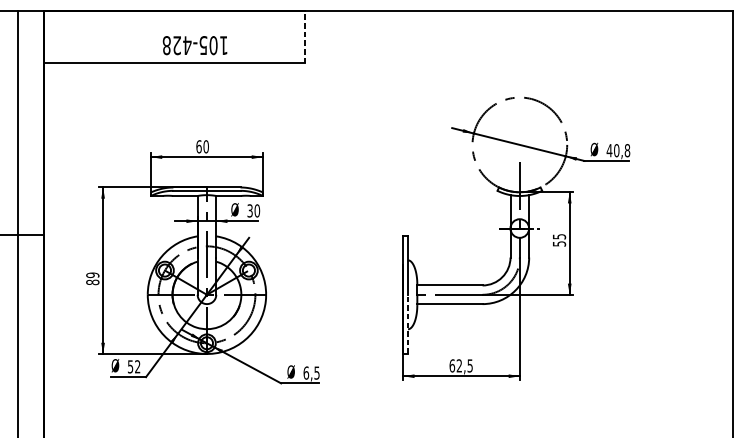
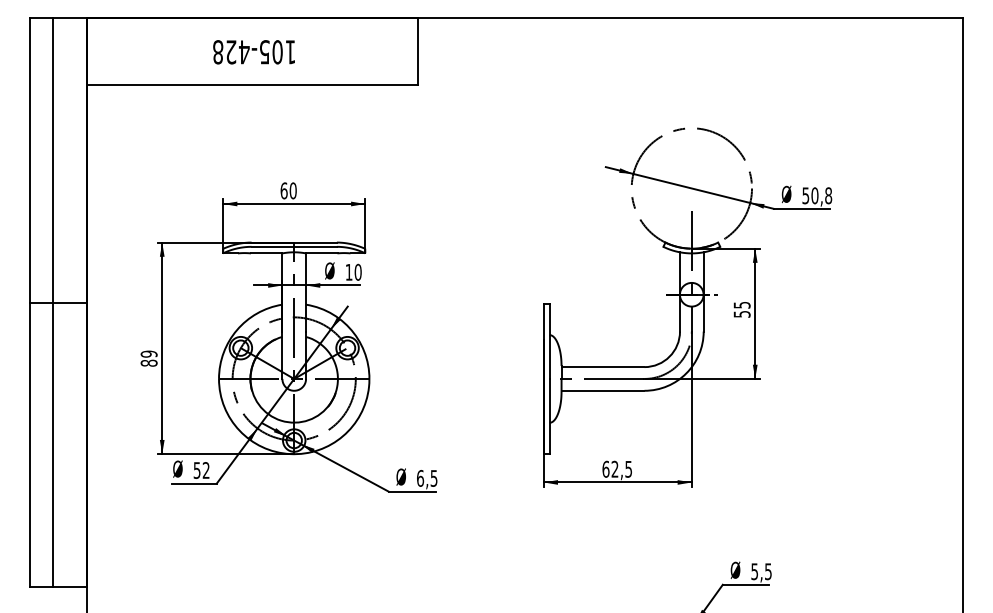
line: (304, 36) -> (418, 50), dashed -> solid
text: (194, 45) -> (253, 52), moved
text: (609, 150) -> (805, 195), 40,8 -> 50,8
text: (249, 210) -> (348, 271), 30 -> 10
line: (407, 324) -> (549, 416), dashed -> solid

